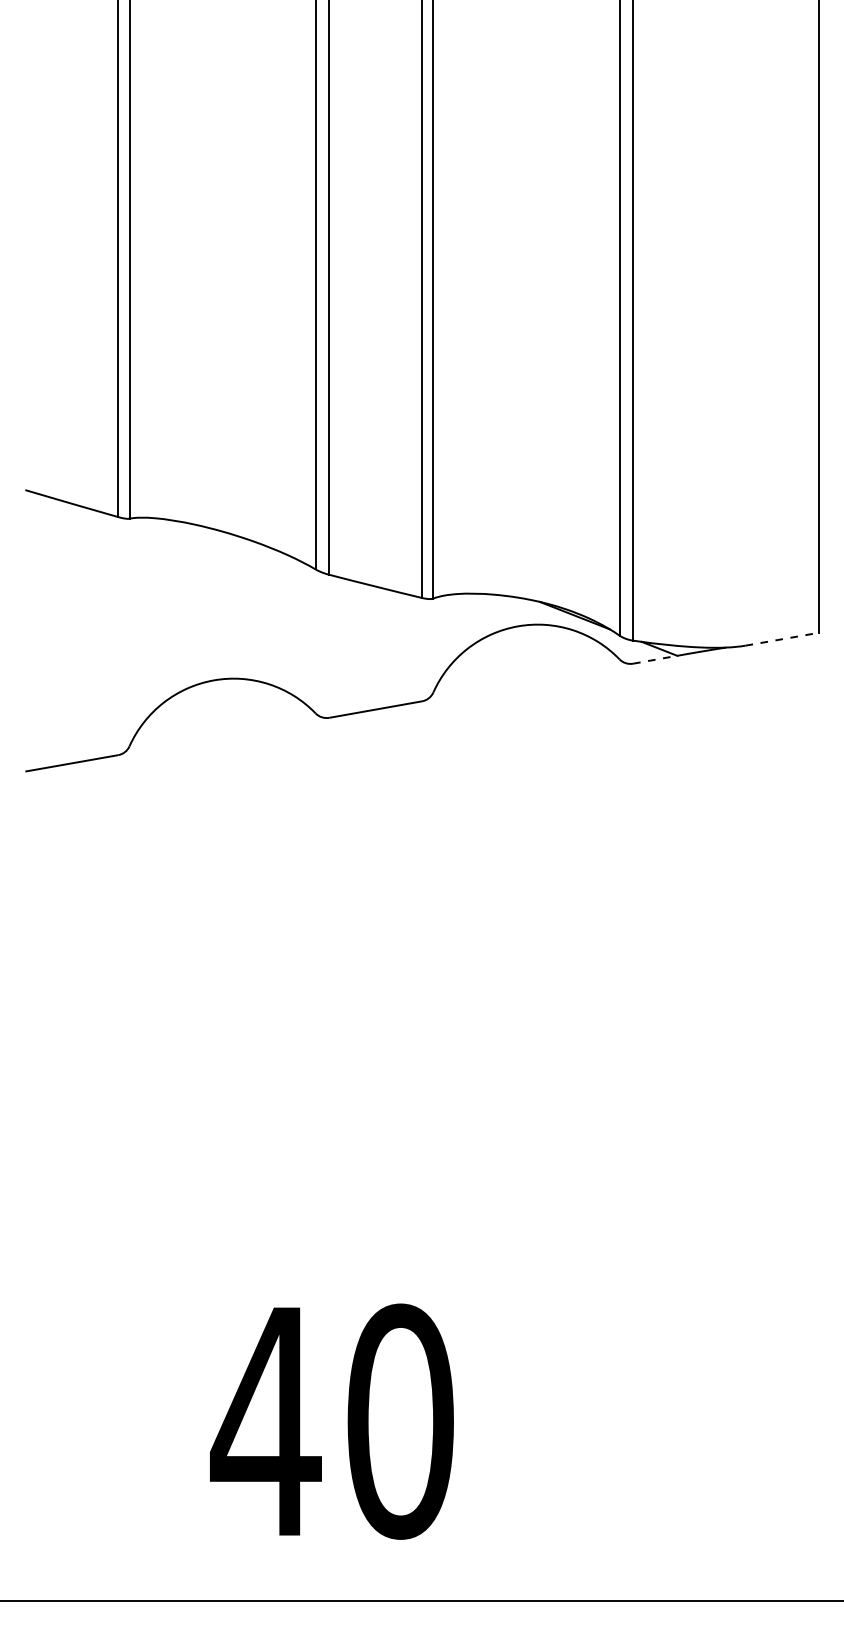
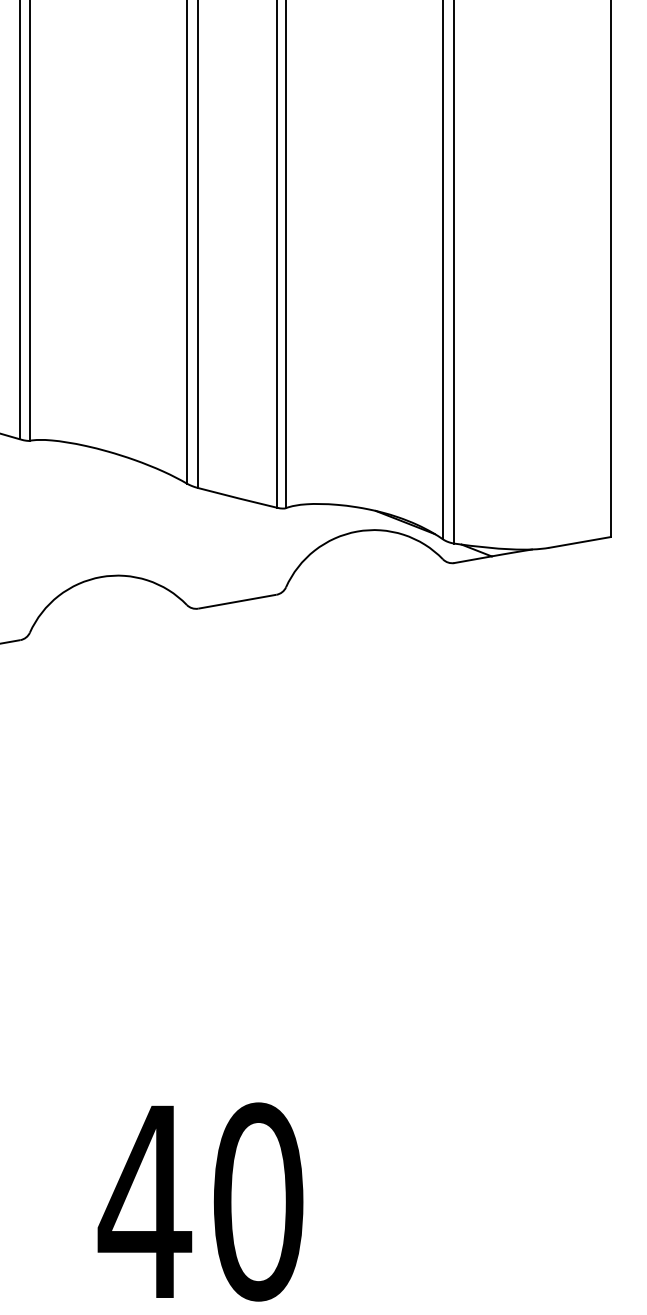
line: (782, 639) -> (580, 542), dashed -> solid
line: (655, 659) -> (473, 559), dashed -> solid

